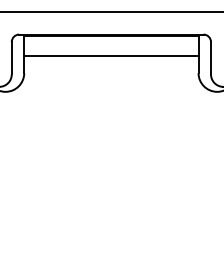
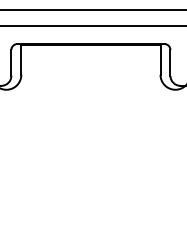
line: (110, 55) -> (90, 60), removed

